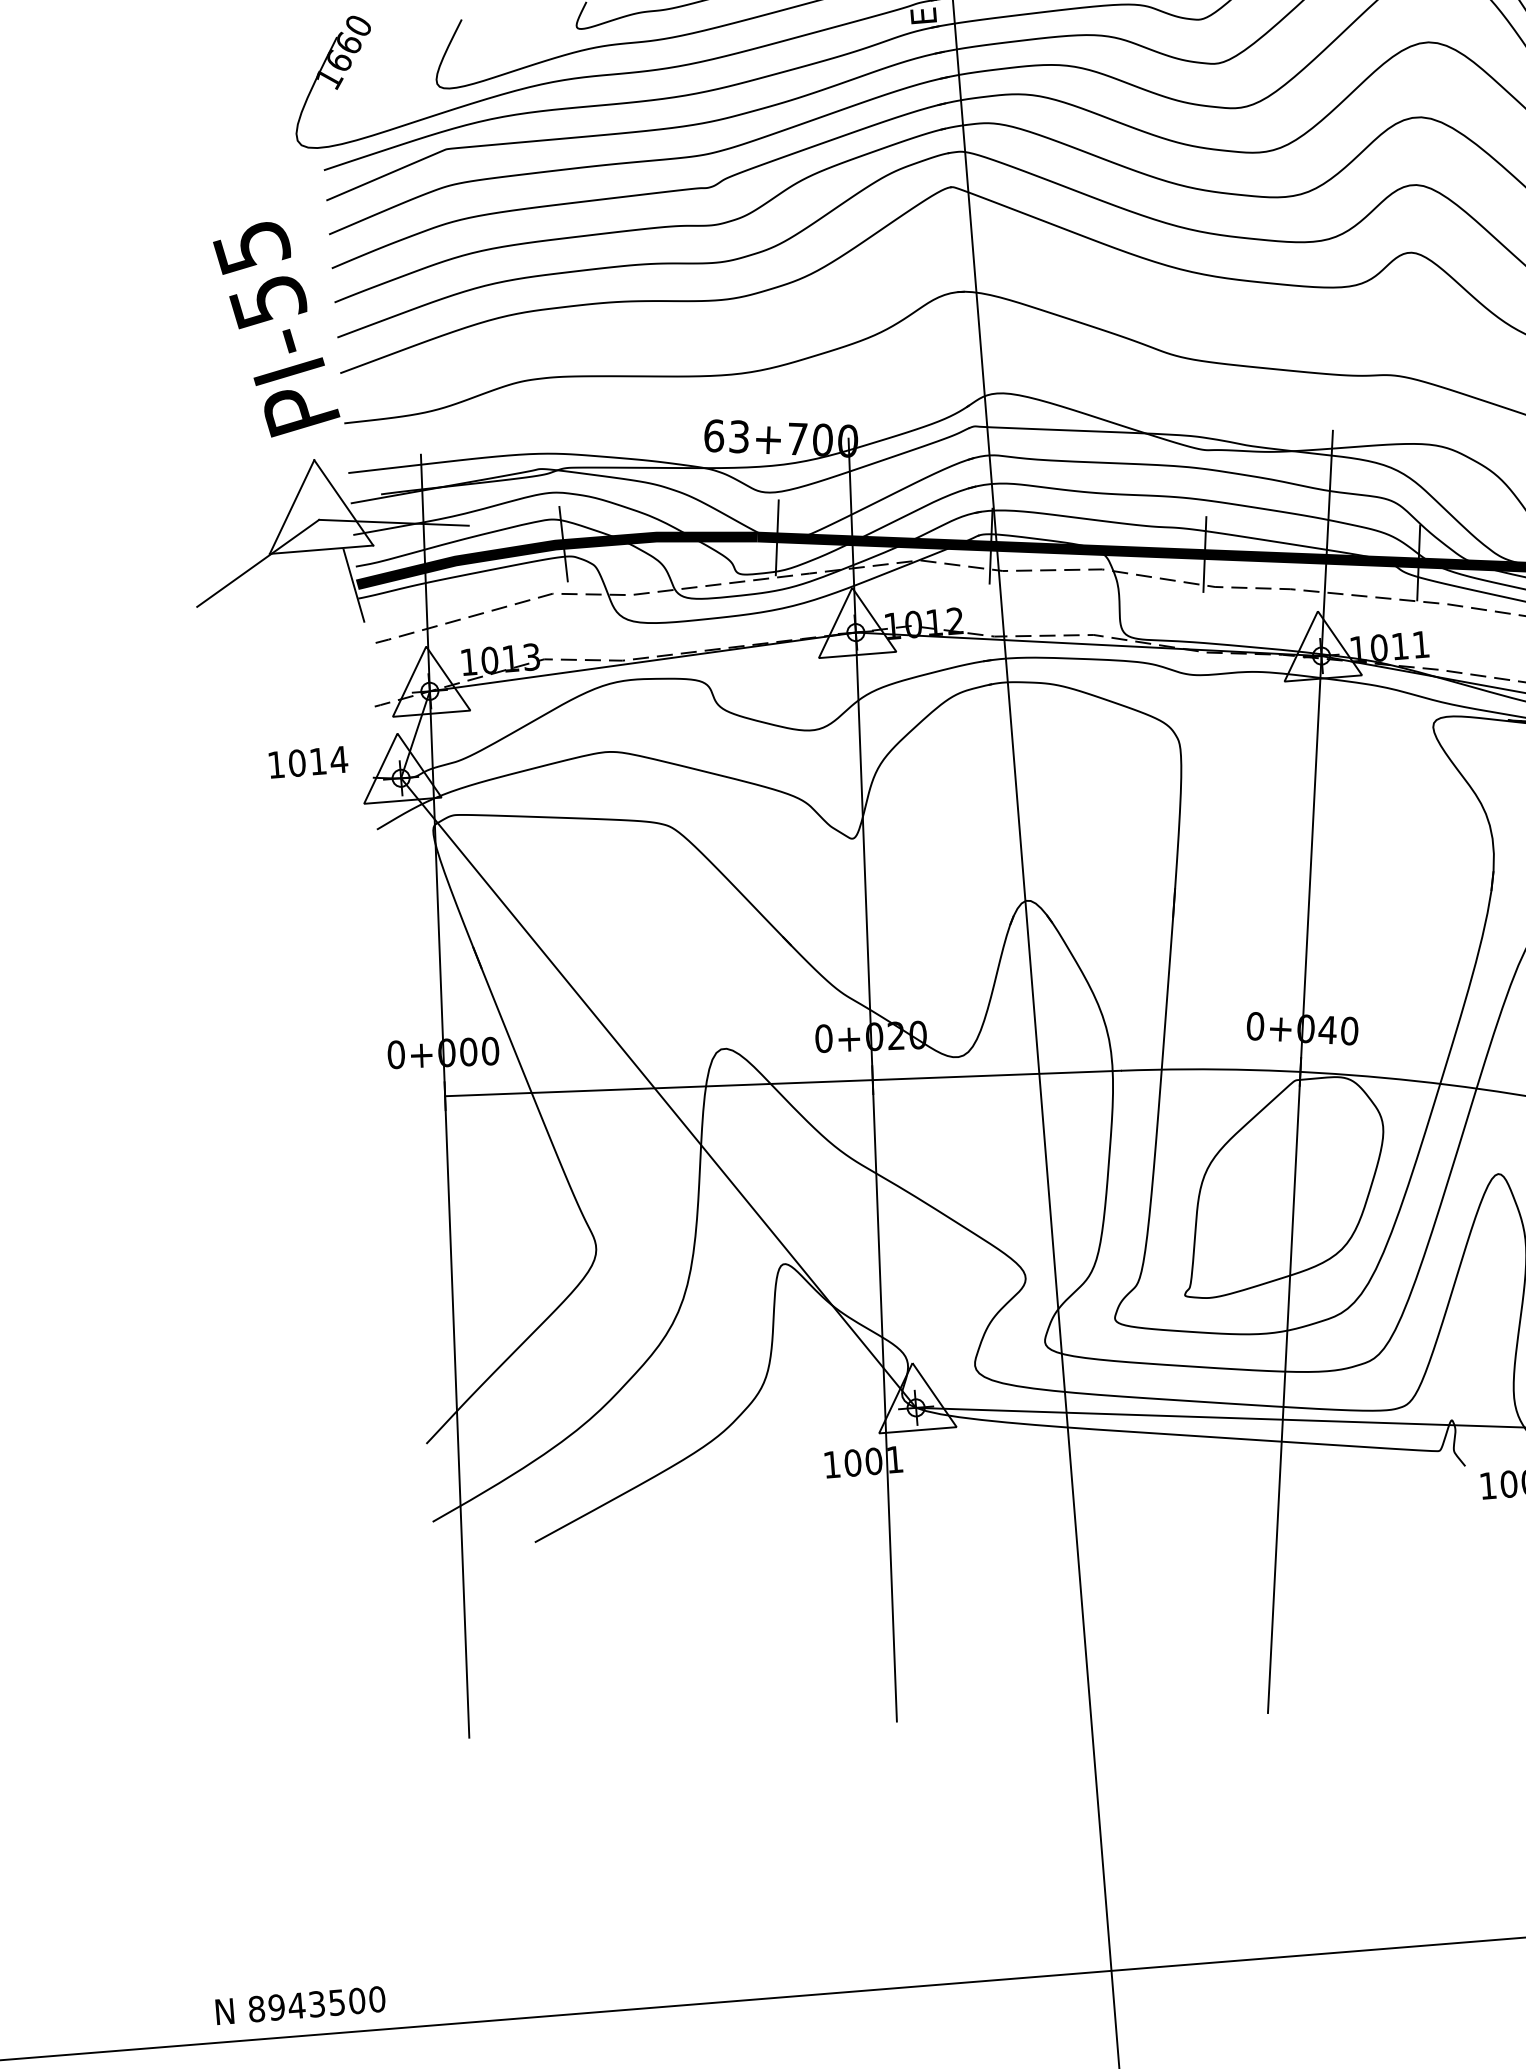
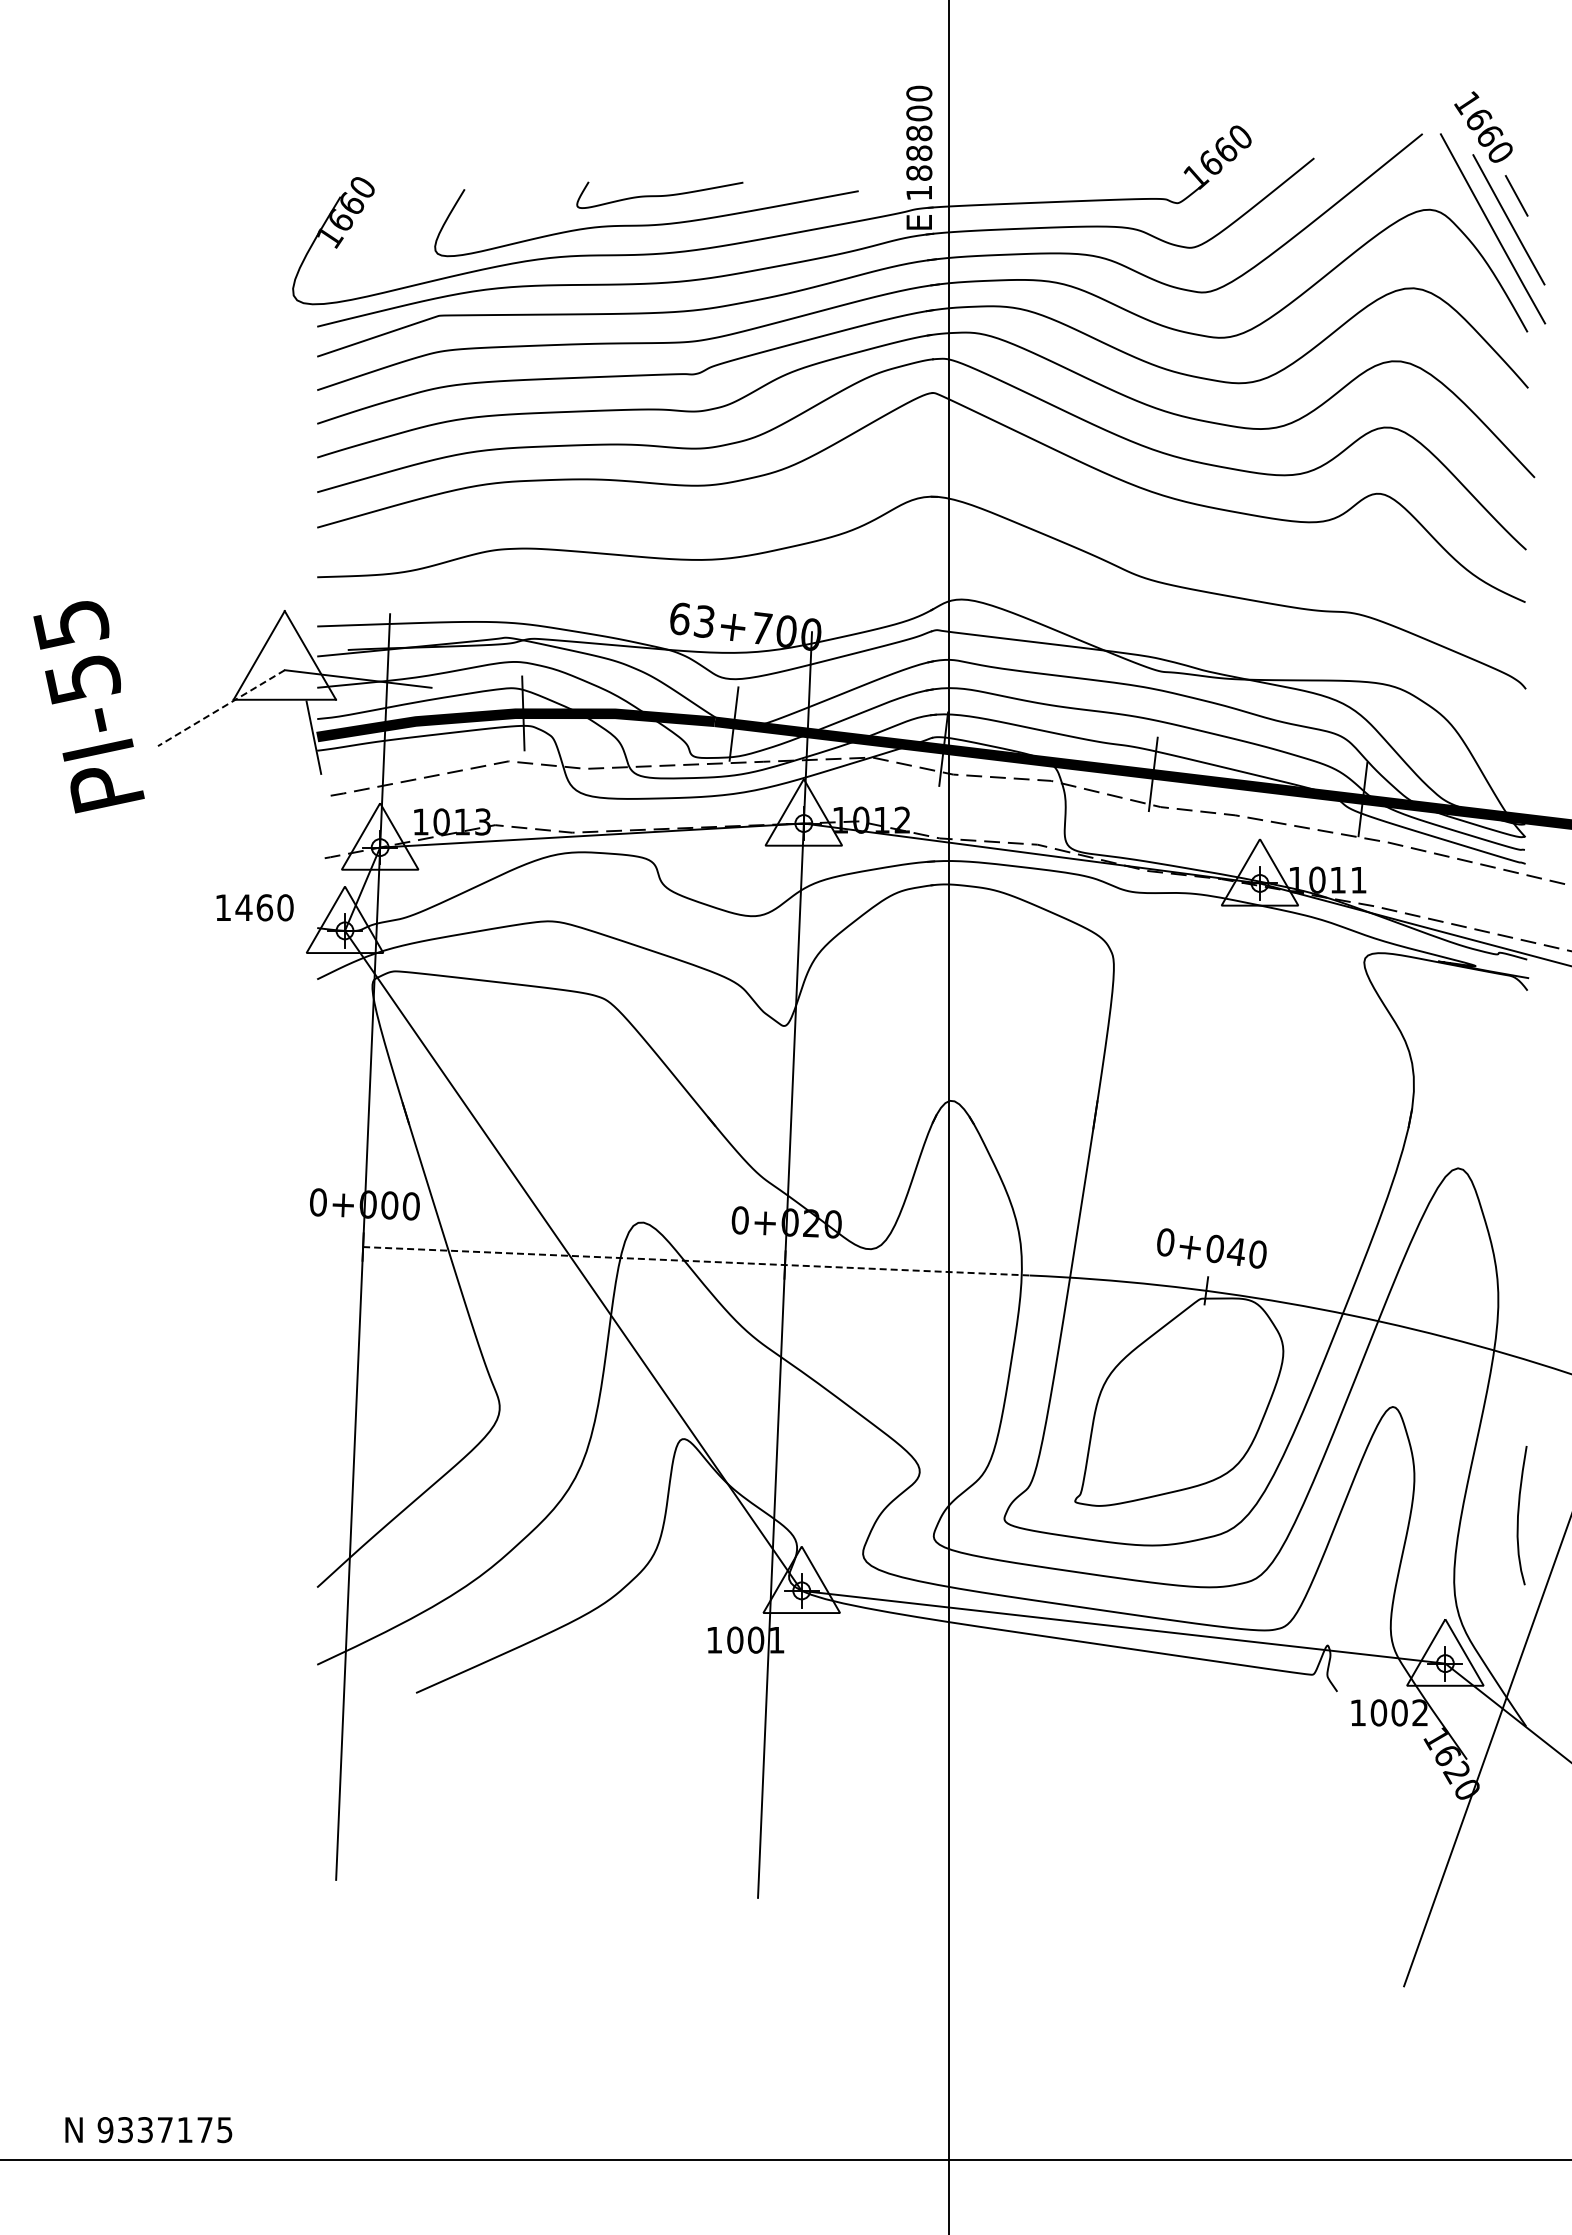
text: (276, 329) -> (88, 707), moved
line: (258, 563) -> (221, 708), solid -> dashed
text: (317, 761) -> (264, 907), 1014 -> 1460
line: (1300, 1071) -> (1206, 1290), removed
line: (783, 1083) -> (696, 1261), solid -> dashed
text: (316, 2004) -> (164, 2130), 8943500 -> 9337175

